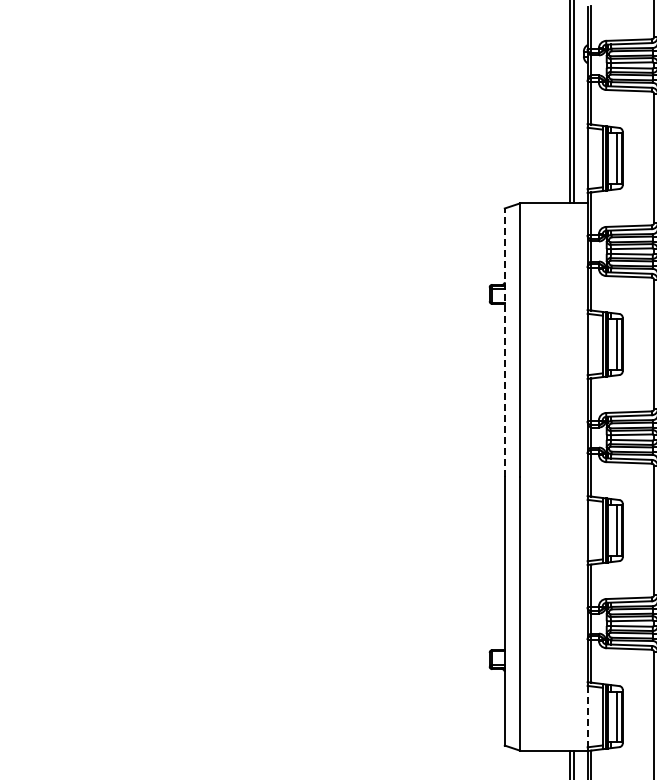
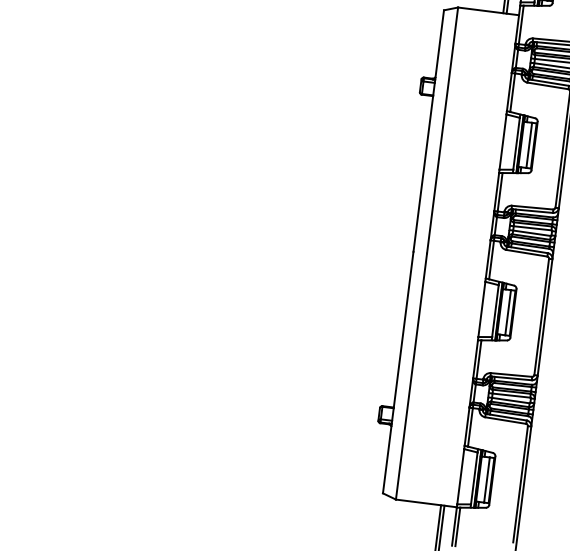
line: (504, 342) -> (428, 130), dashed -> solid
line: (587, 716) -> (460, 476), dashed -> solid

